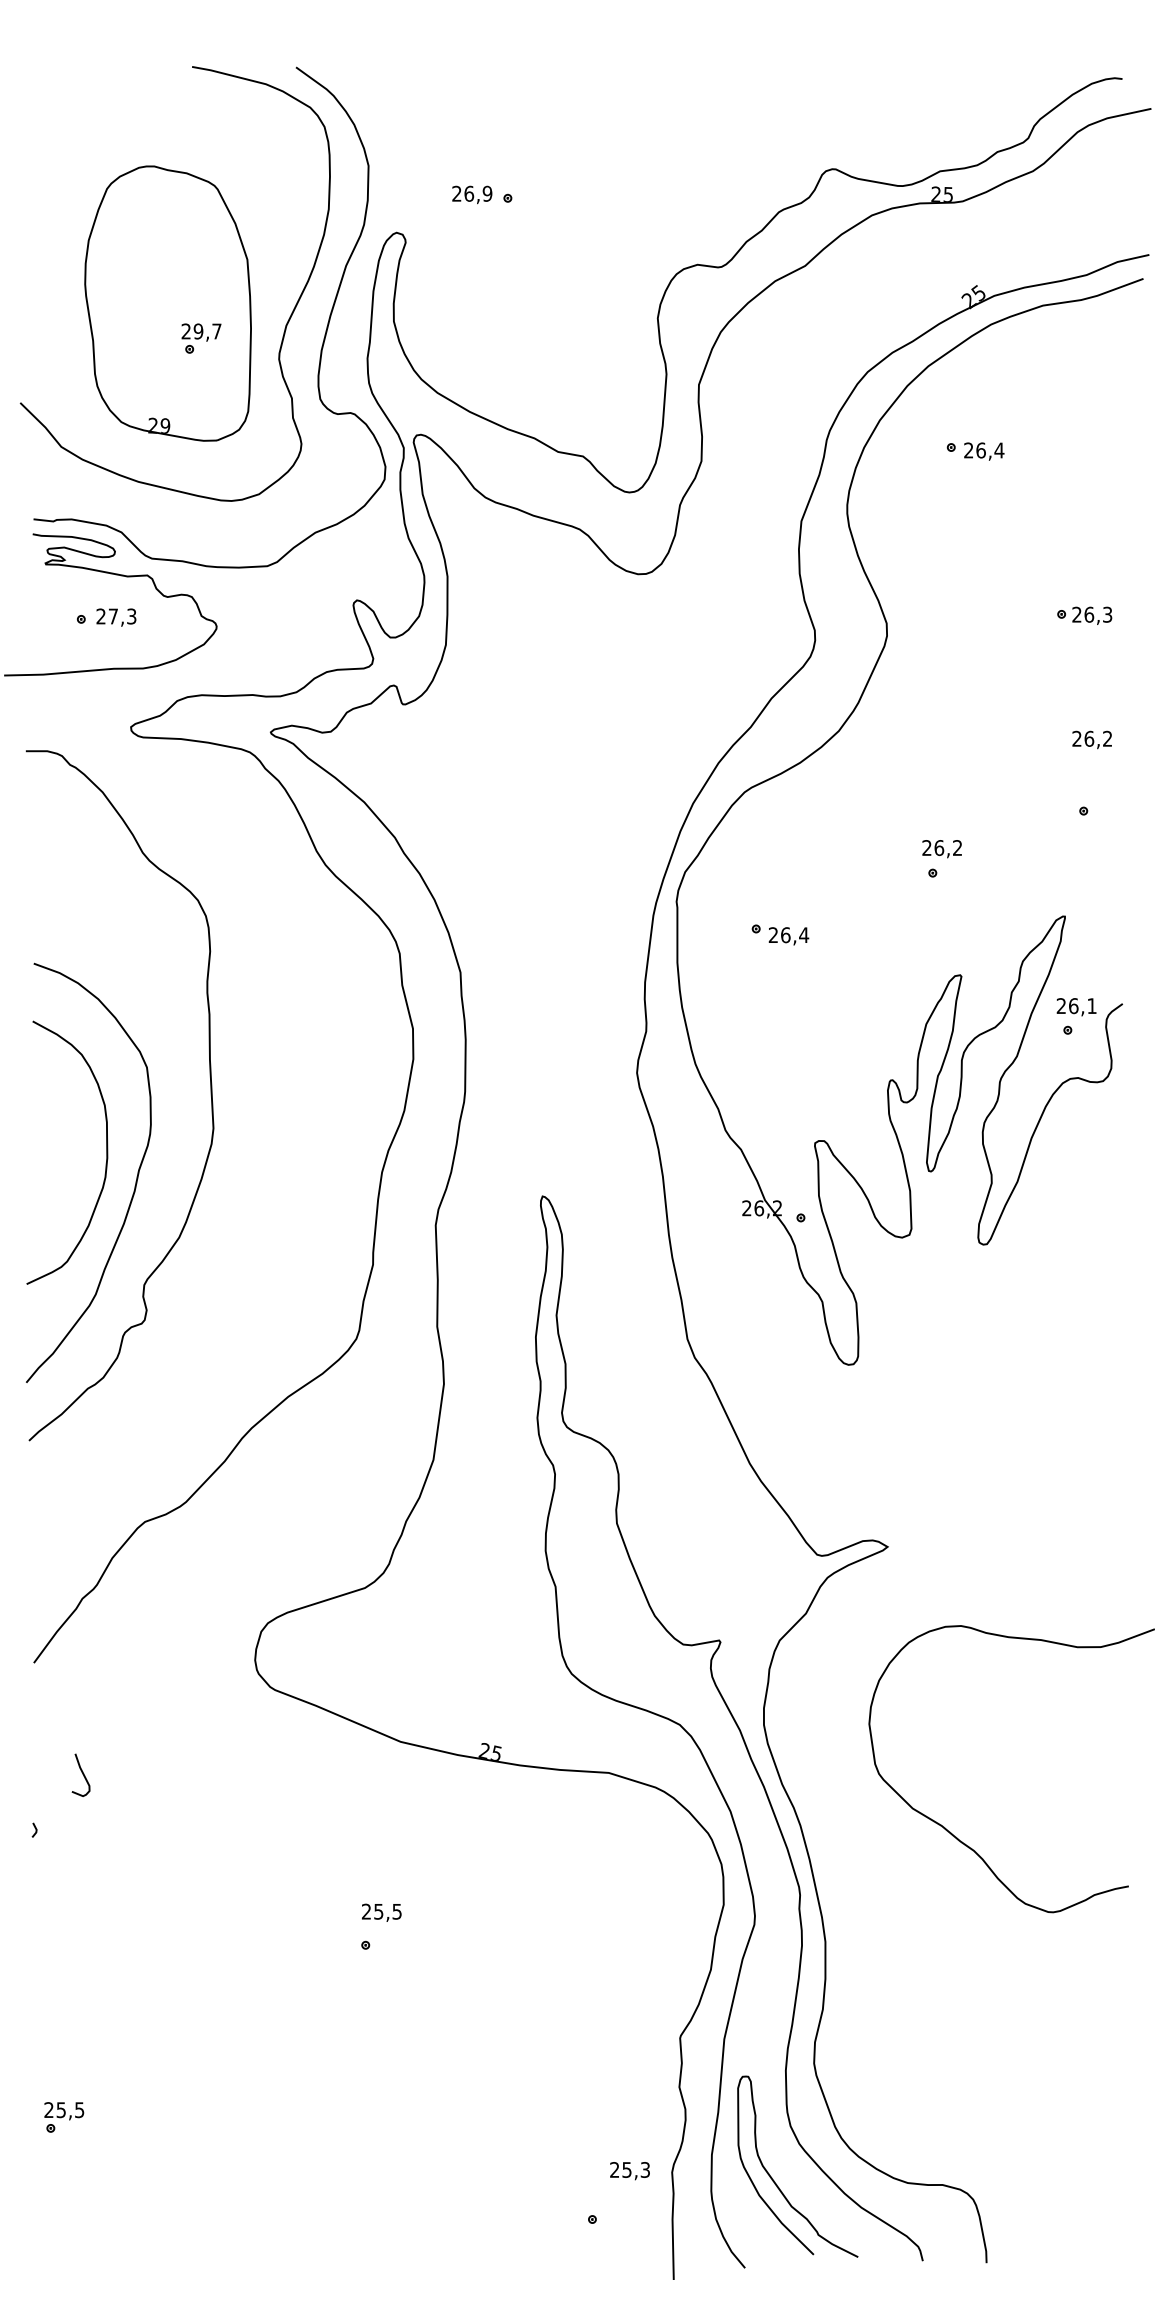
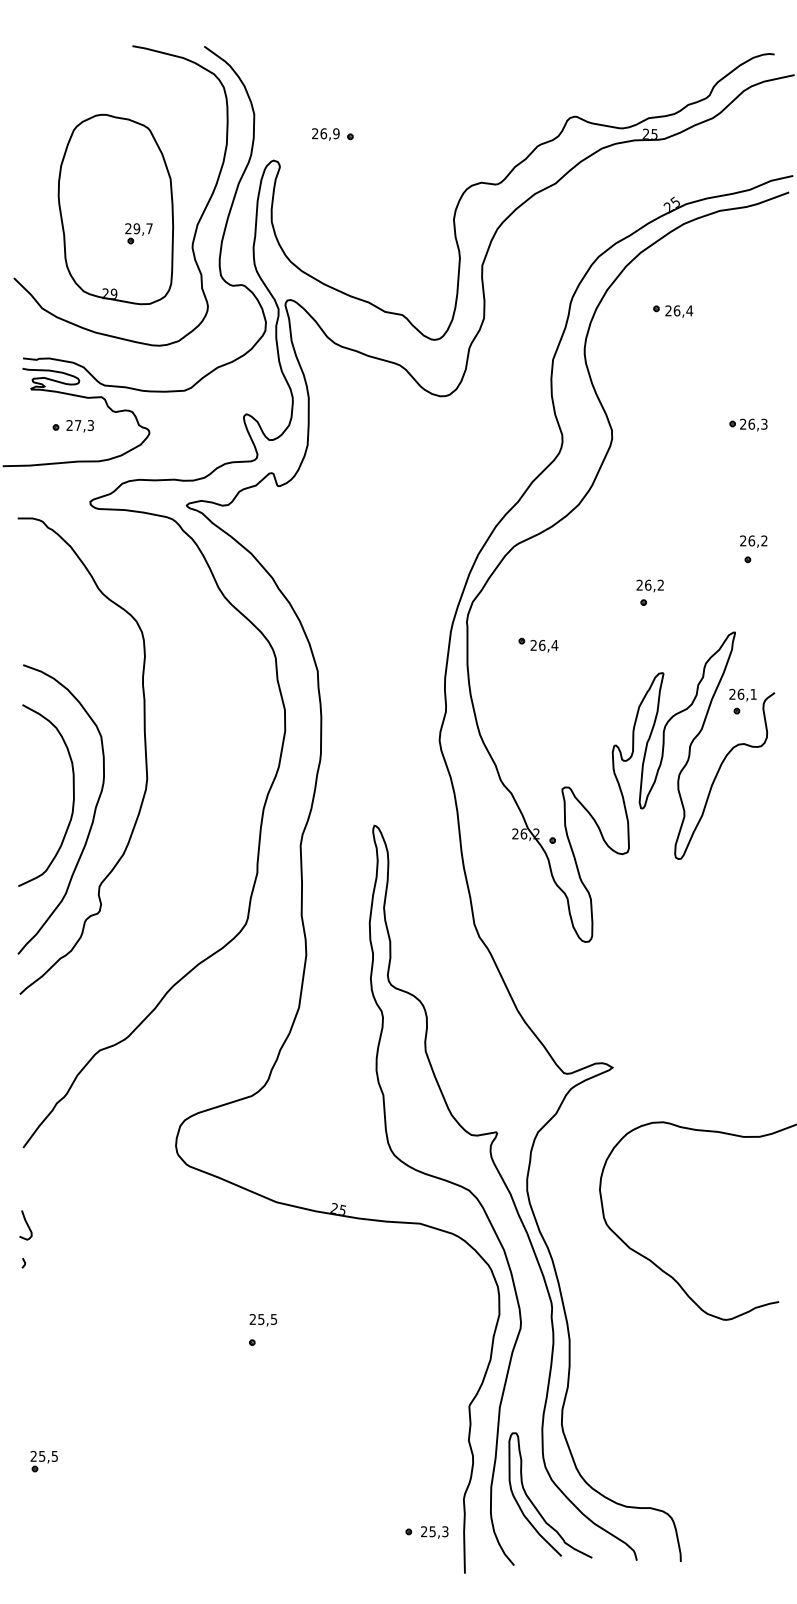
text: (1091, 739) -> (753, 541), moved
curve: (82, 1774) -> (26, 1224), moved
text: (629, 2171) -> (434, 1532), moved

